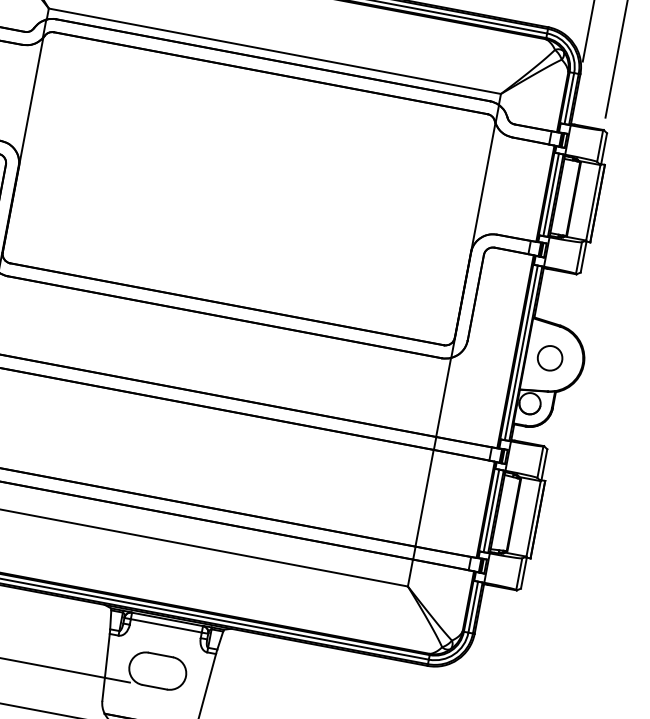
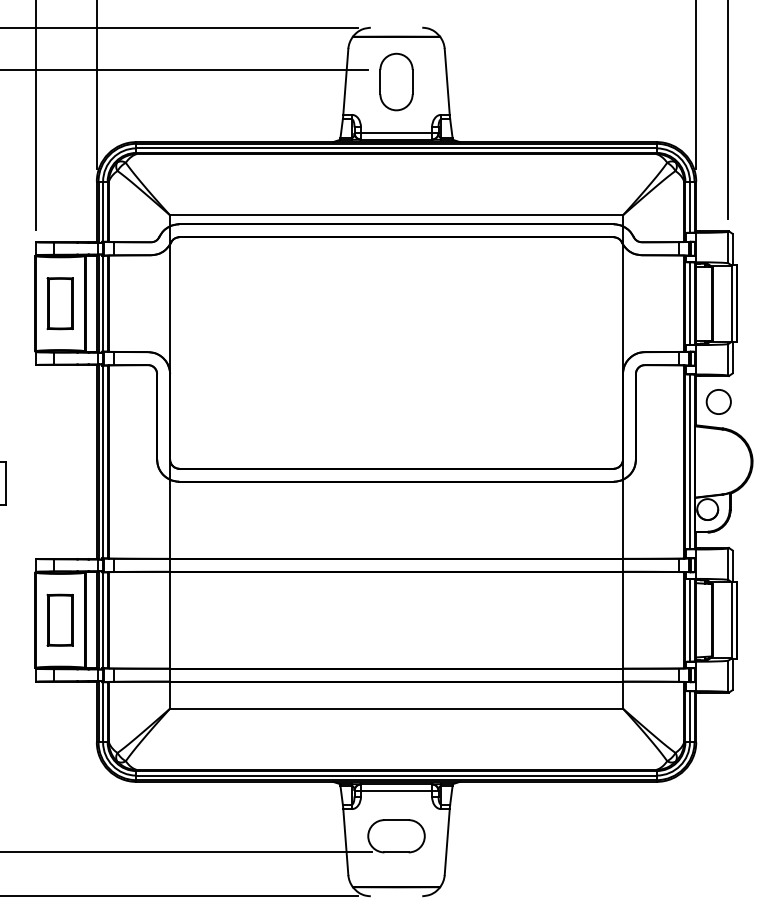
circle: (549, 357) -> (718, 401), moved

